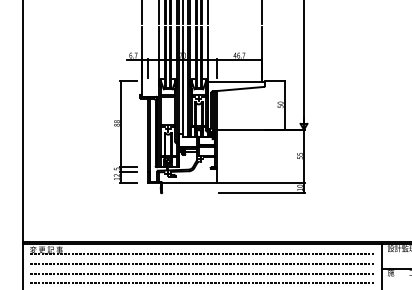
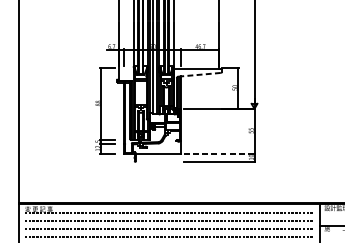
line: (238, 89) -> (199, 75), solid -> dashed
line: (262, 183) -> (219, 153), solid -> dashed

